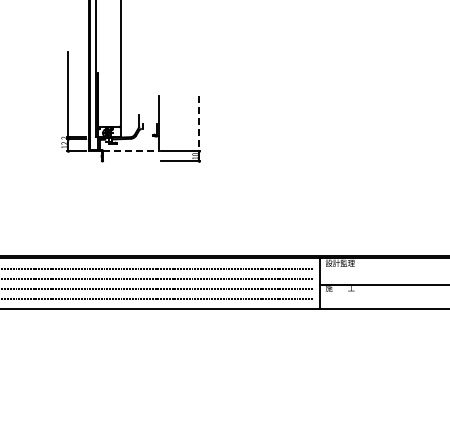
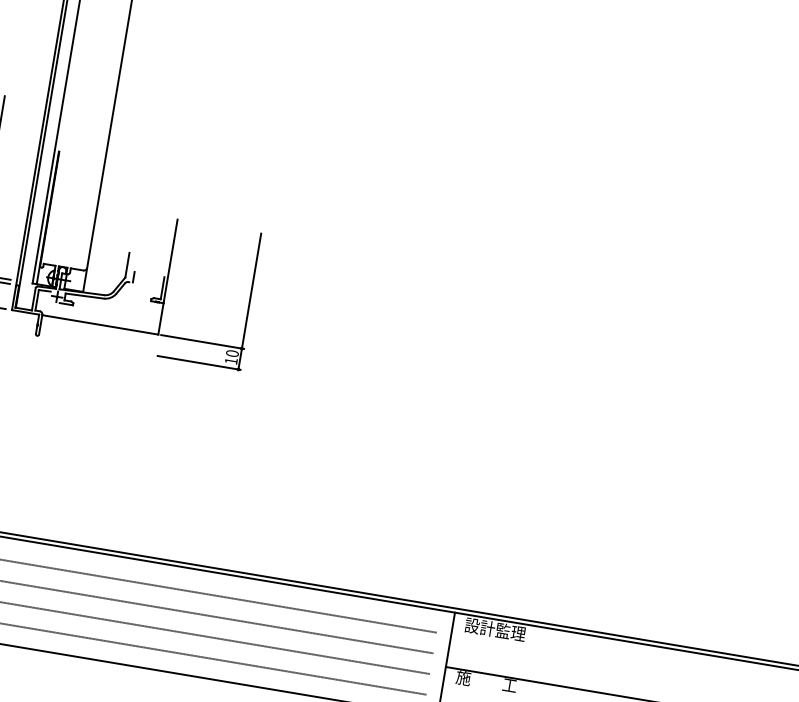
line: (199, 123) -> (251, 290), dashed -> solid
line: (131, 151) -> (100, 325), dashed -> solid

